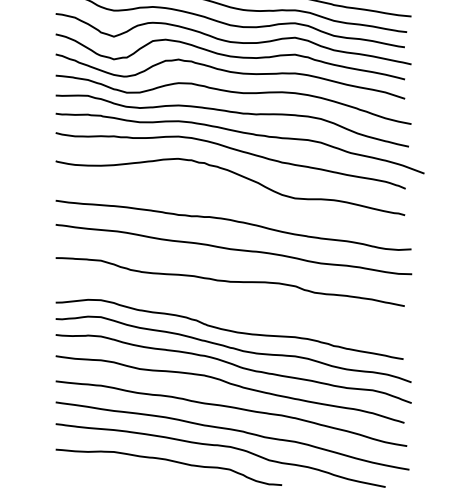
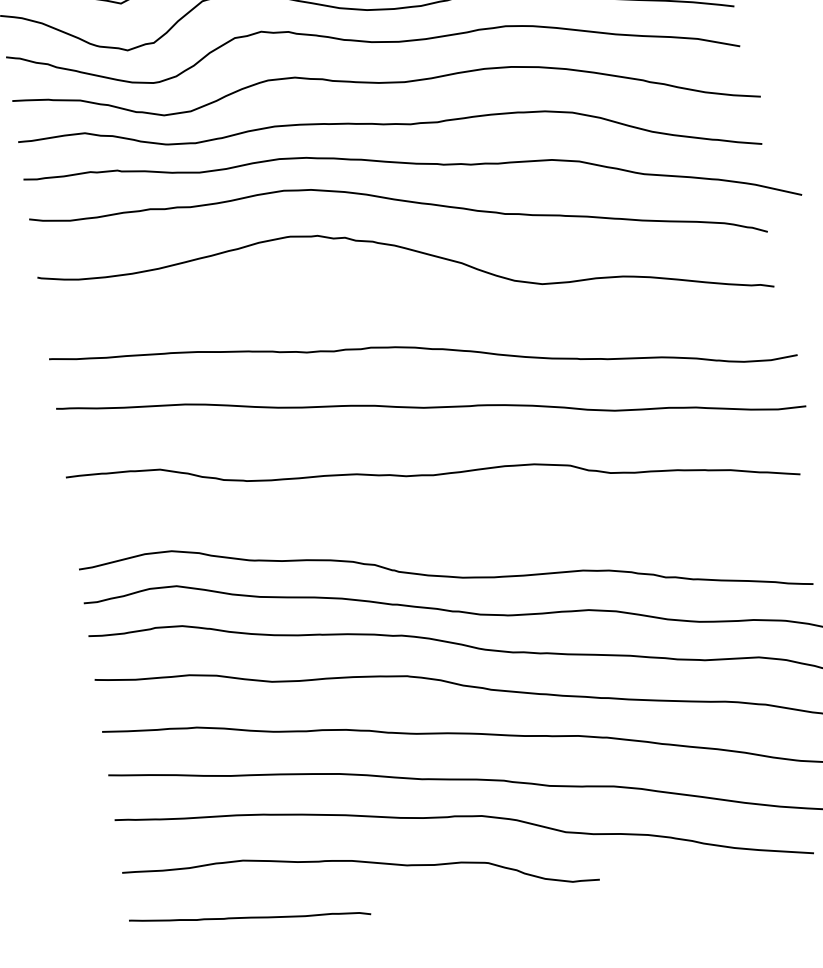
line: (113, 479) -> (250, 917), added

